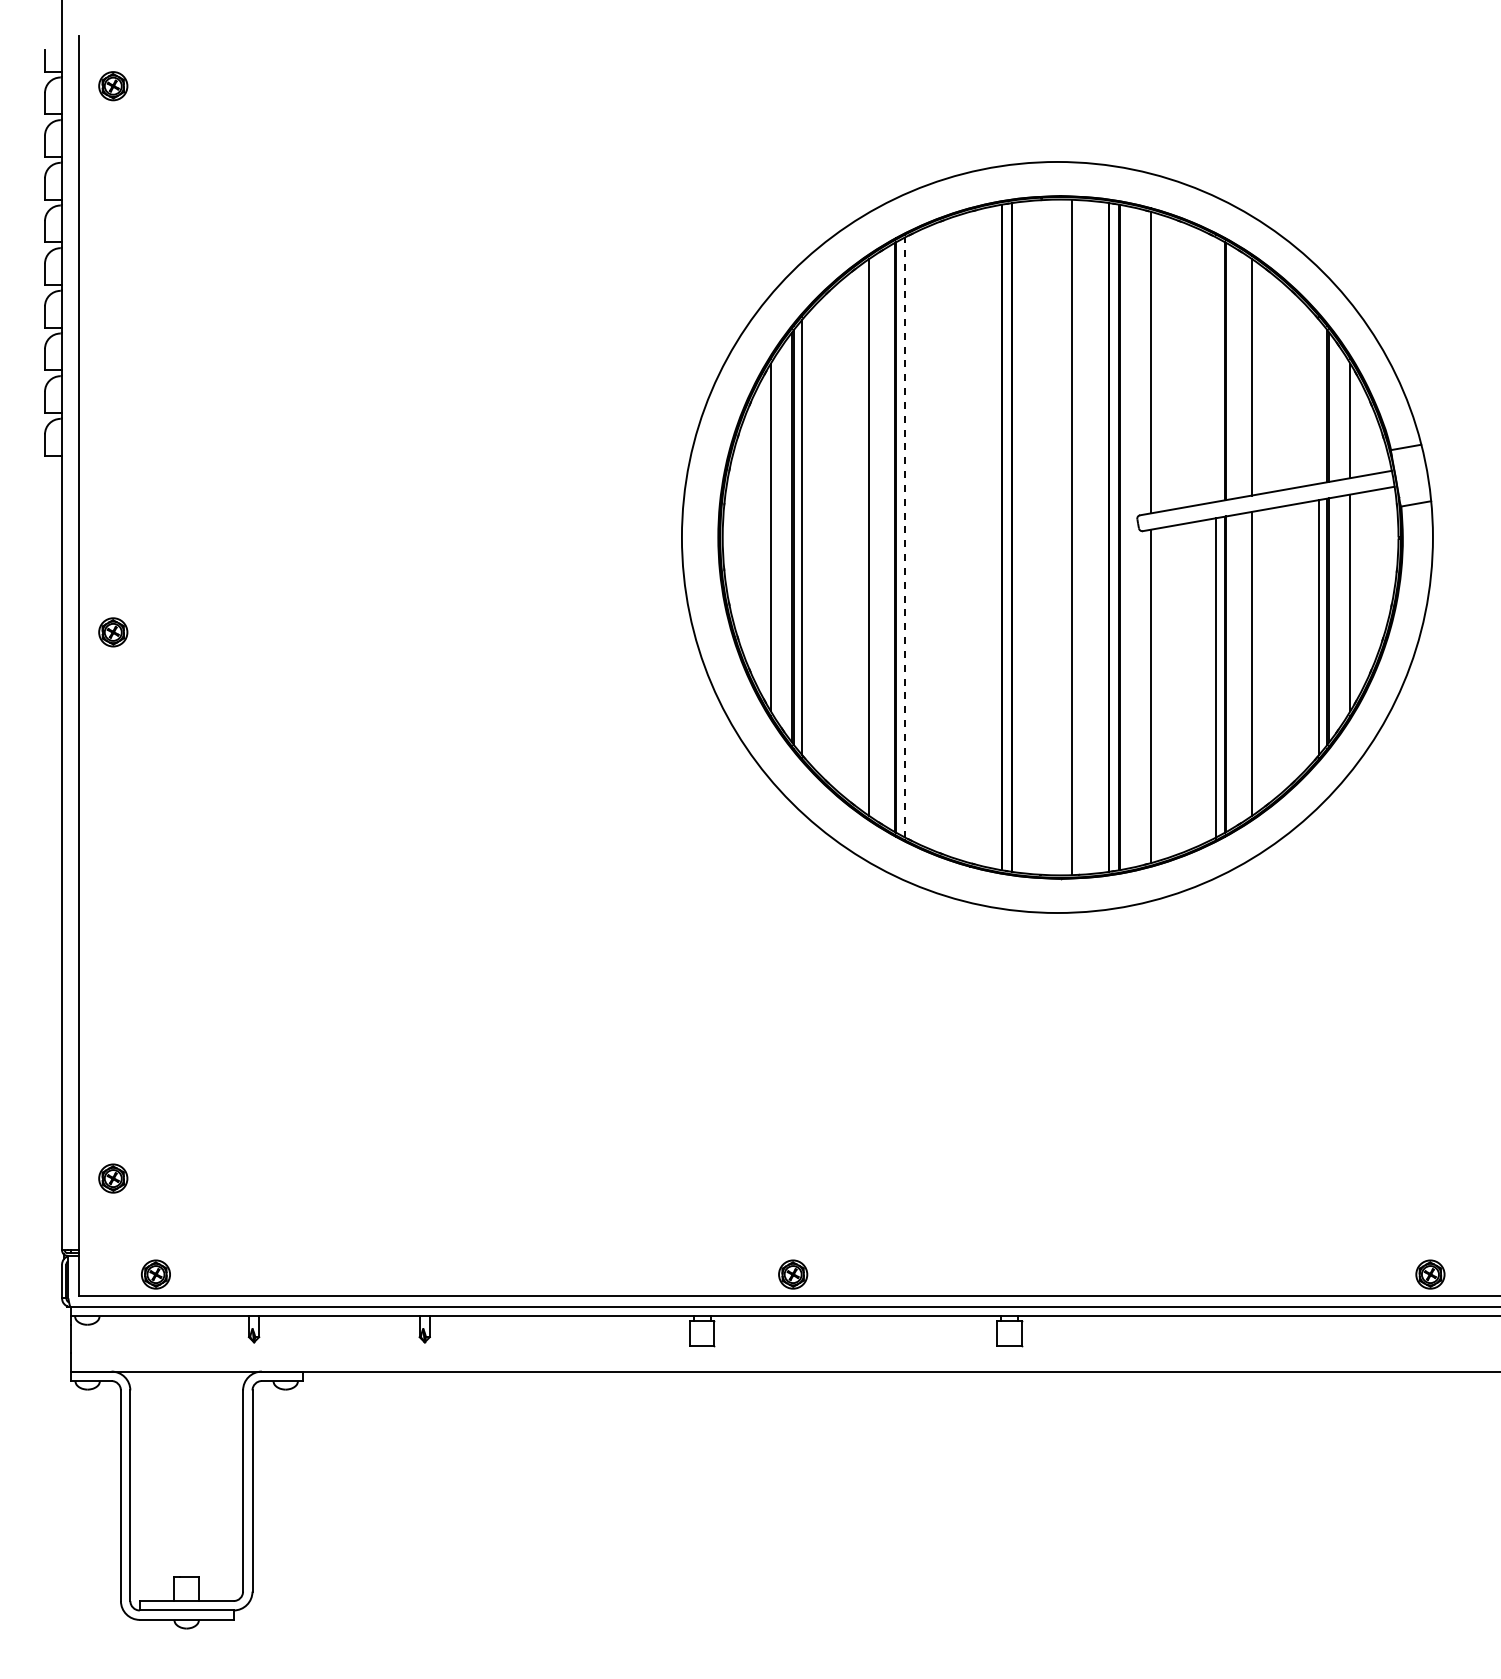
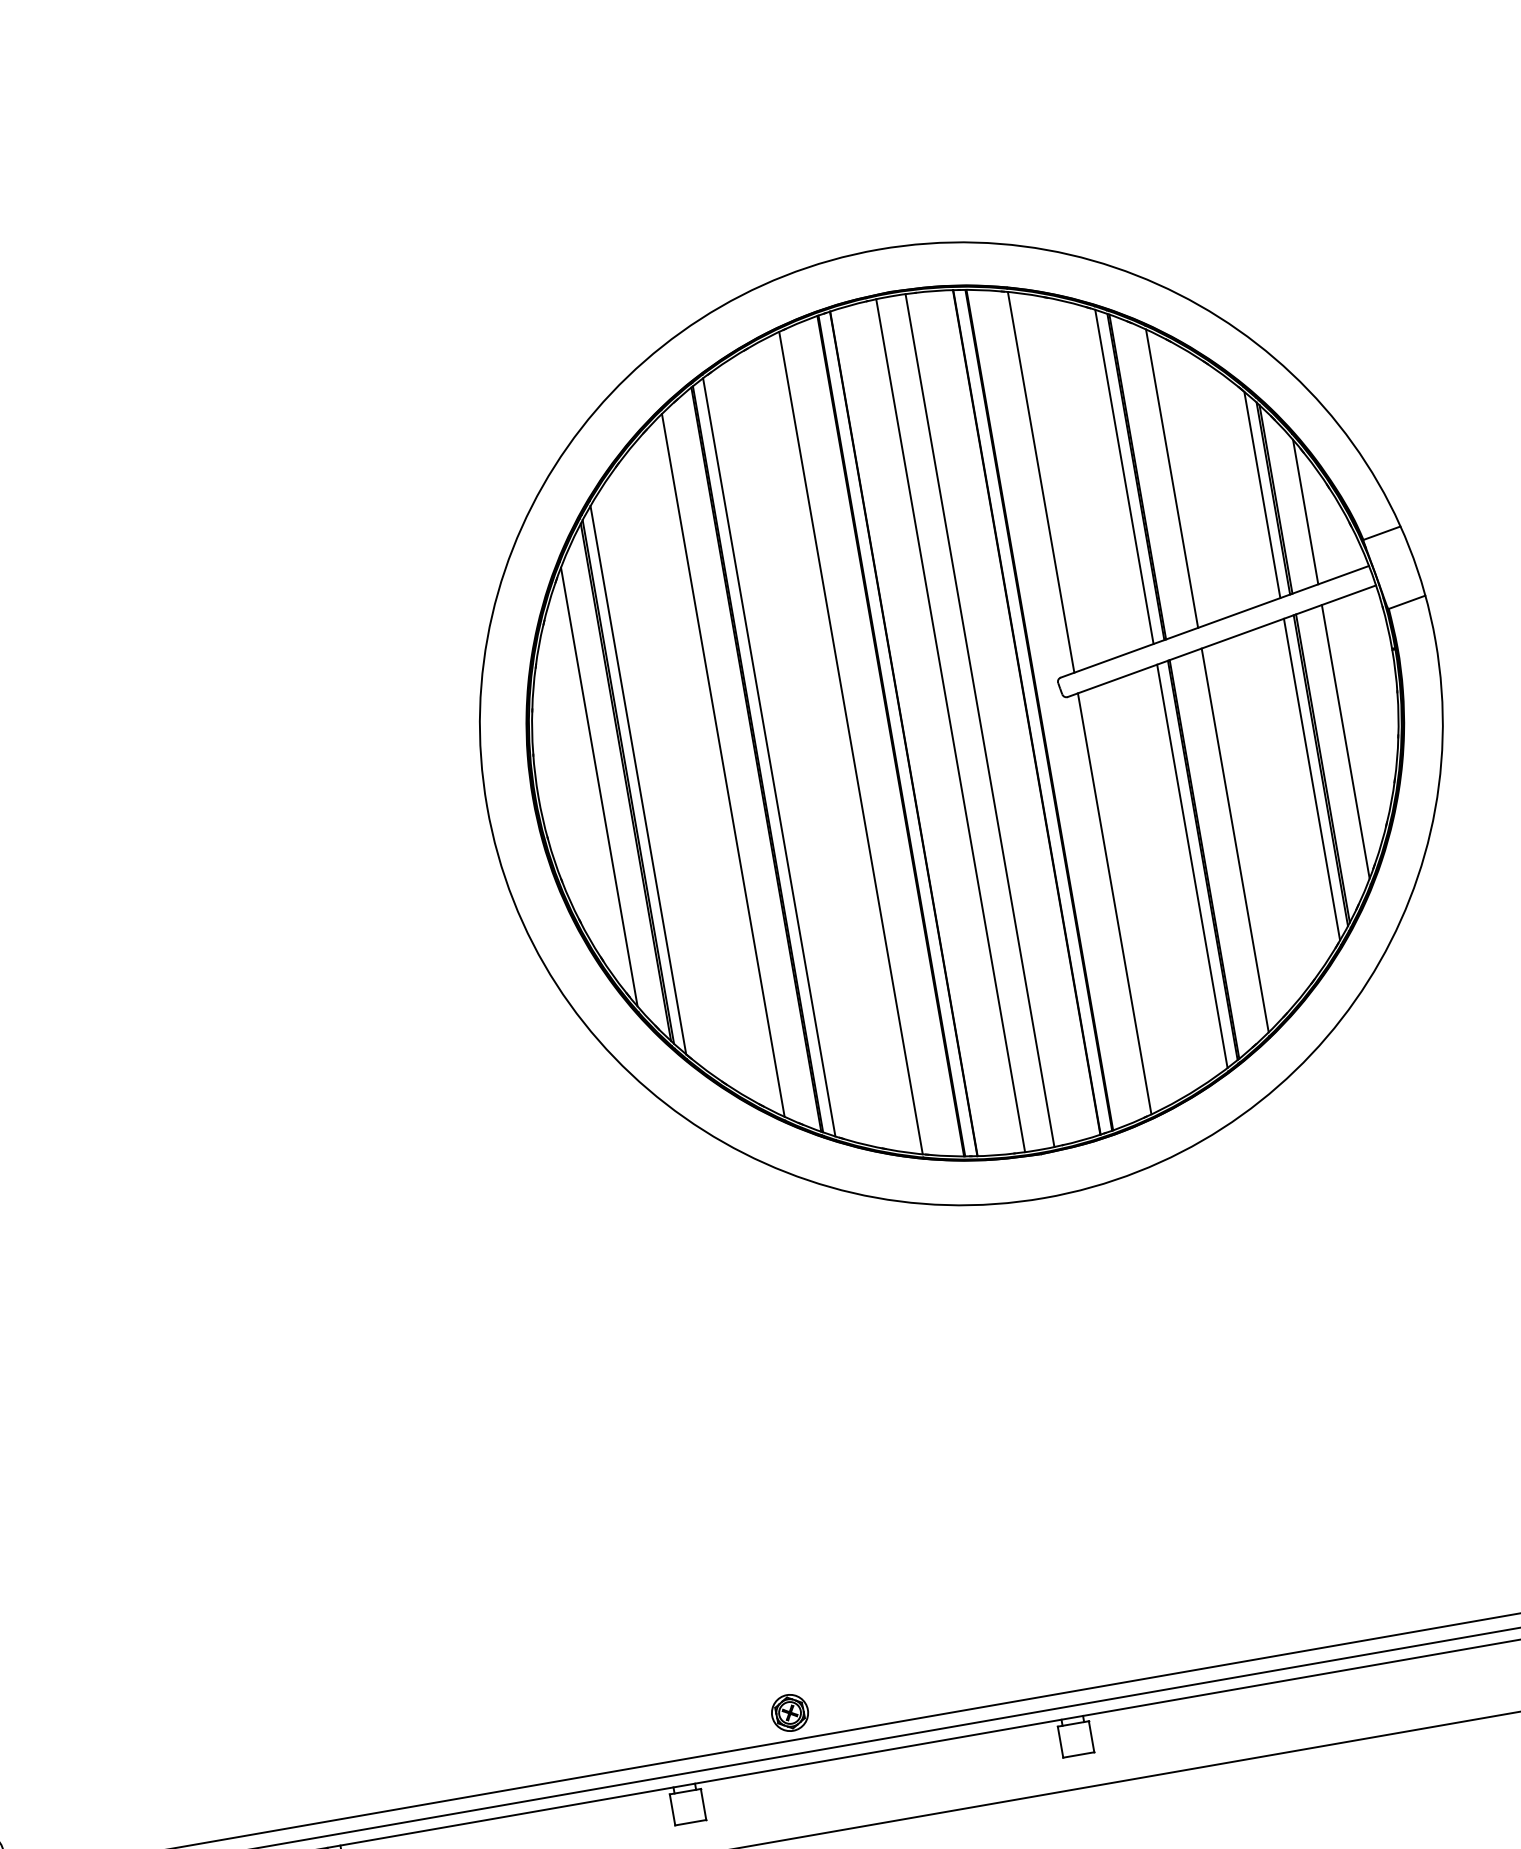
line: (1215, 369) -> (1123, 476), added
line: (1319, 401) -> (1262, 494), added
line: (905, 536) -> (769, 756), dashed -> solid
line: (970, 537) -> (851, 743), added
line: (1048, 537) -> (950, 725), added

